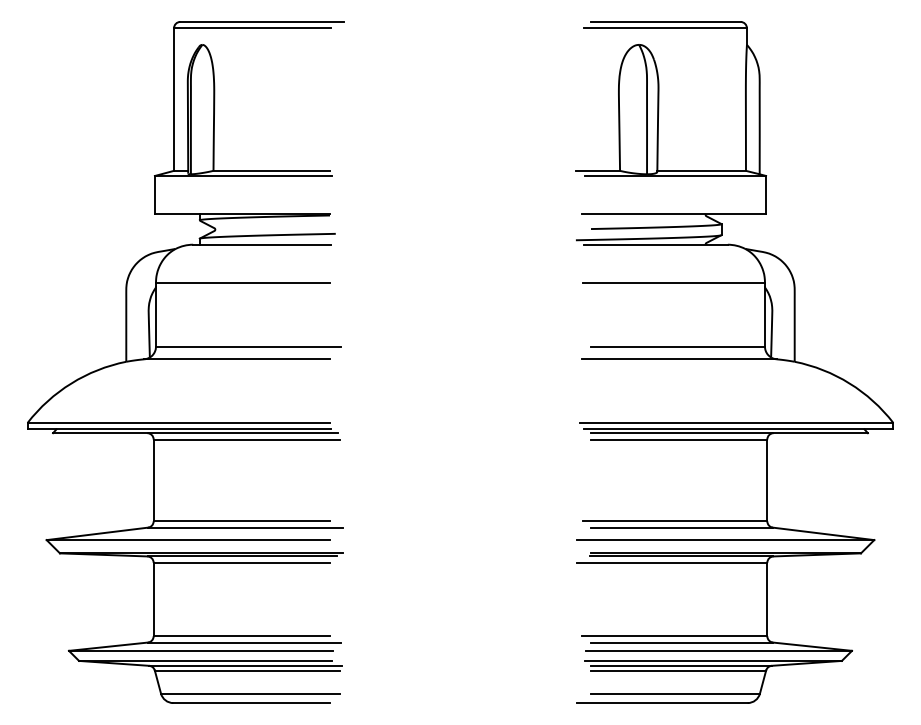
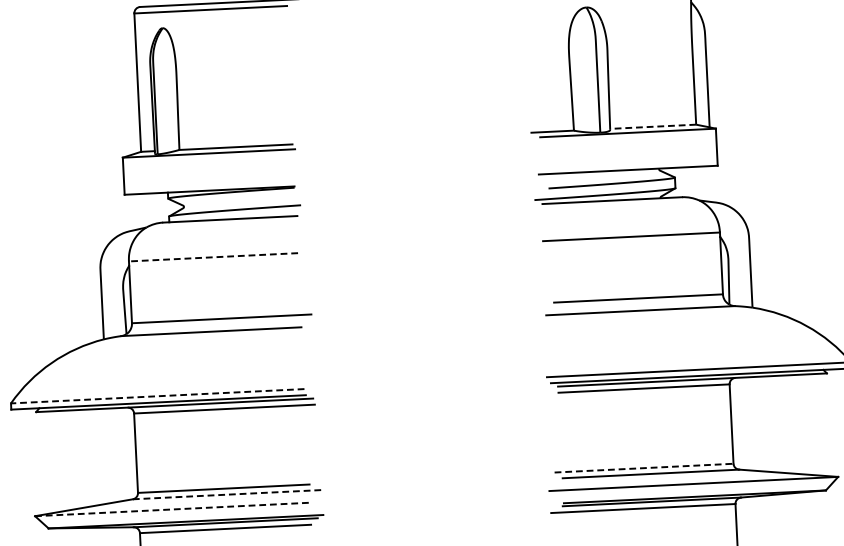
line: (701, 170) -> (652, 126), solid -> dashed
line: (242, 282) -> (212, 256), solid -> dashed
line: (178, 422) -> (157, 395), solid -> dashed
line: (675, 521) -> (644, 468), solid -> dashed
line: (245, 527) -> (227, 494), solid -> dashed
line: (188, 540) -> (172, 509), solid -> dashed

